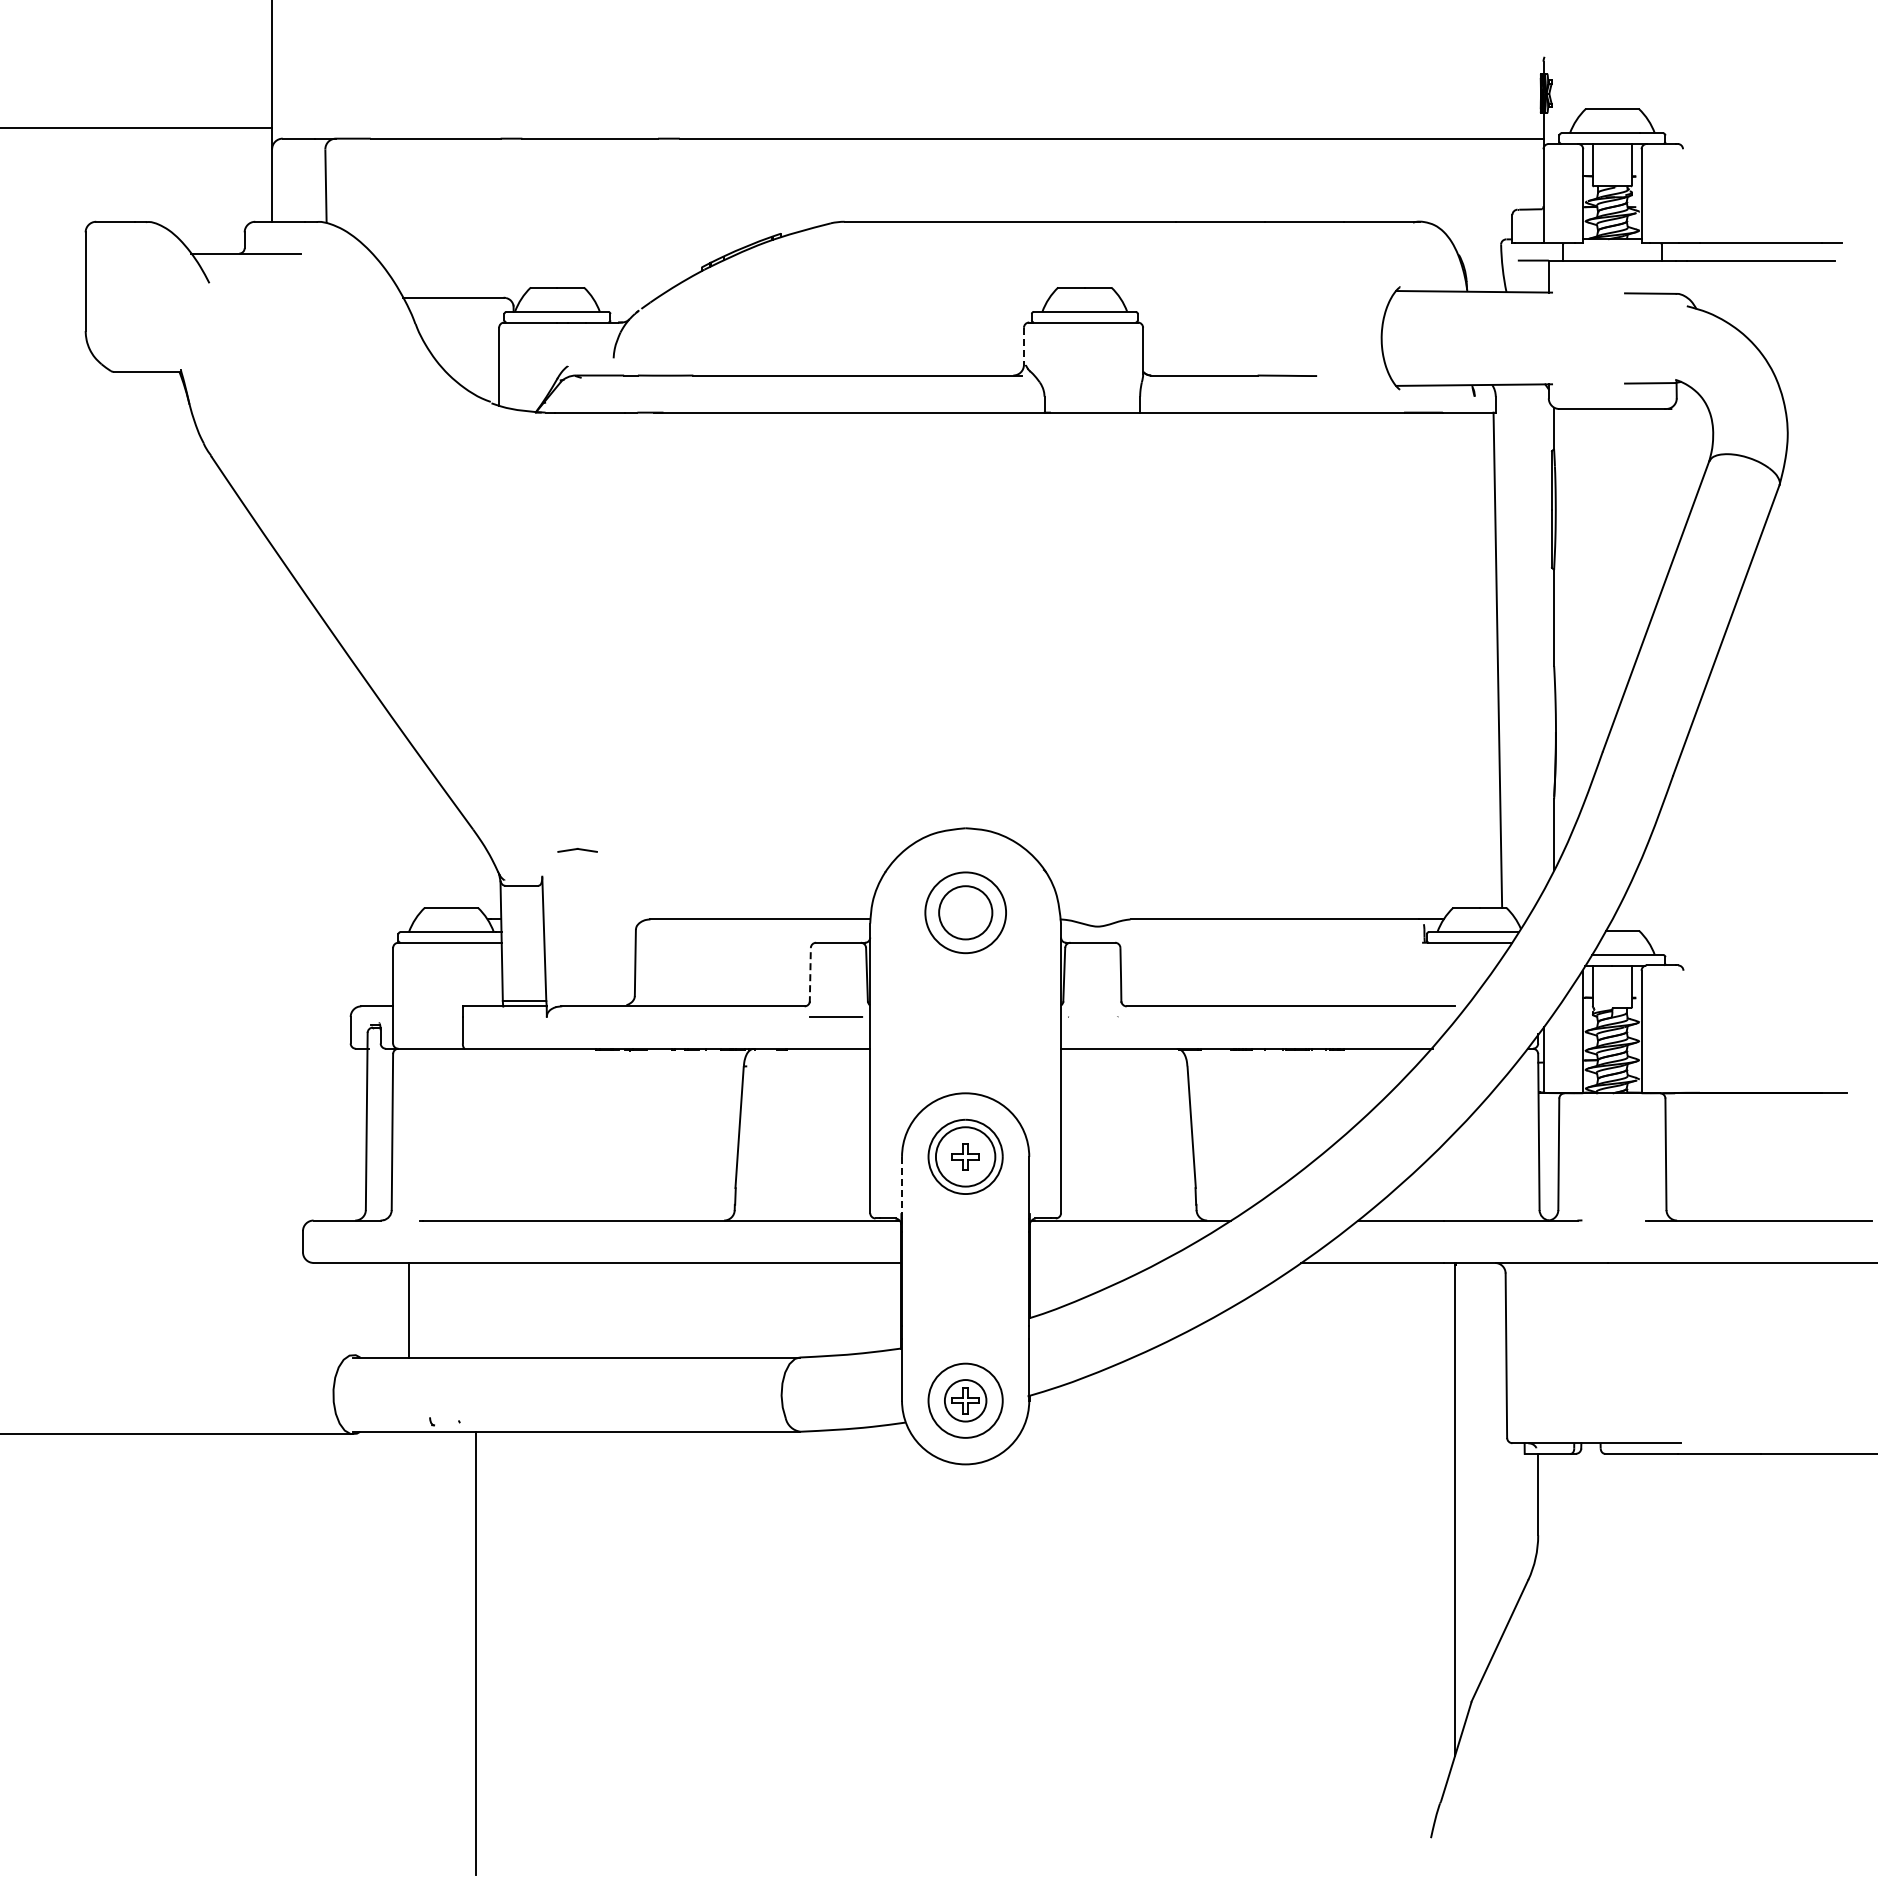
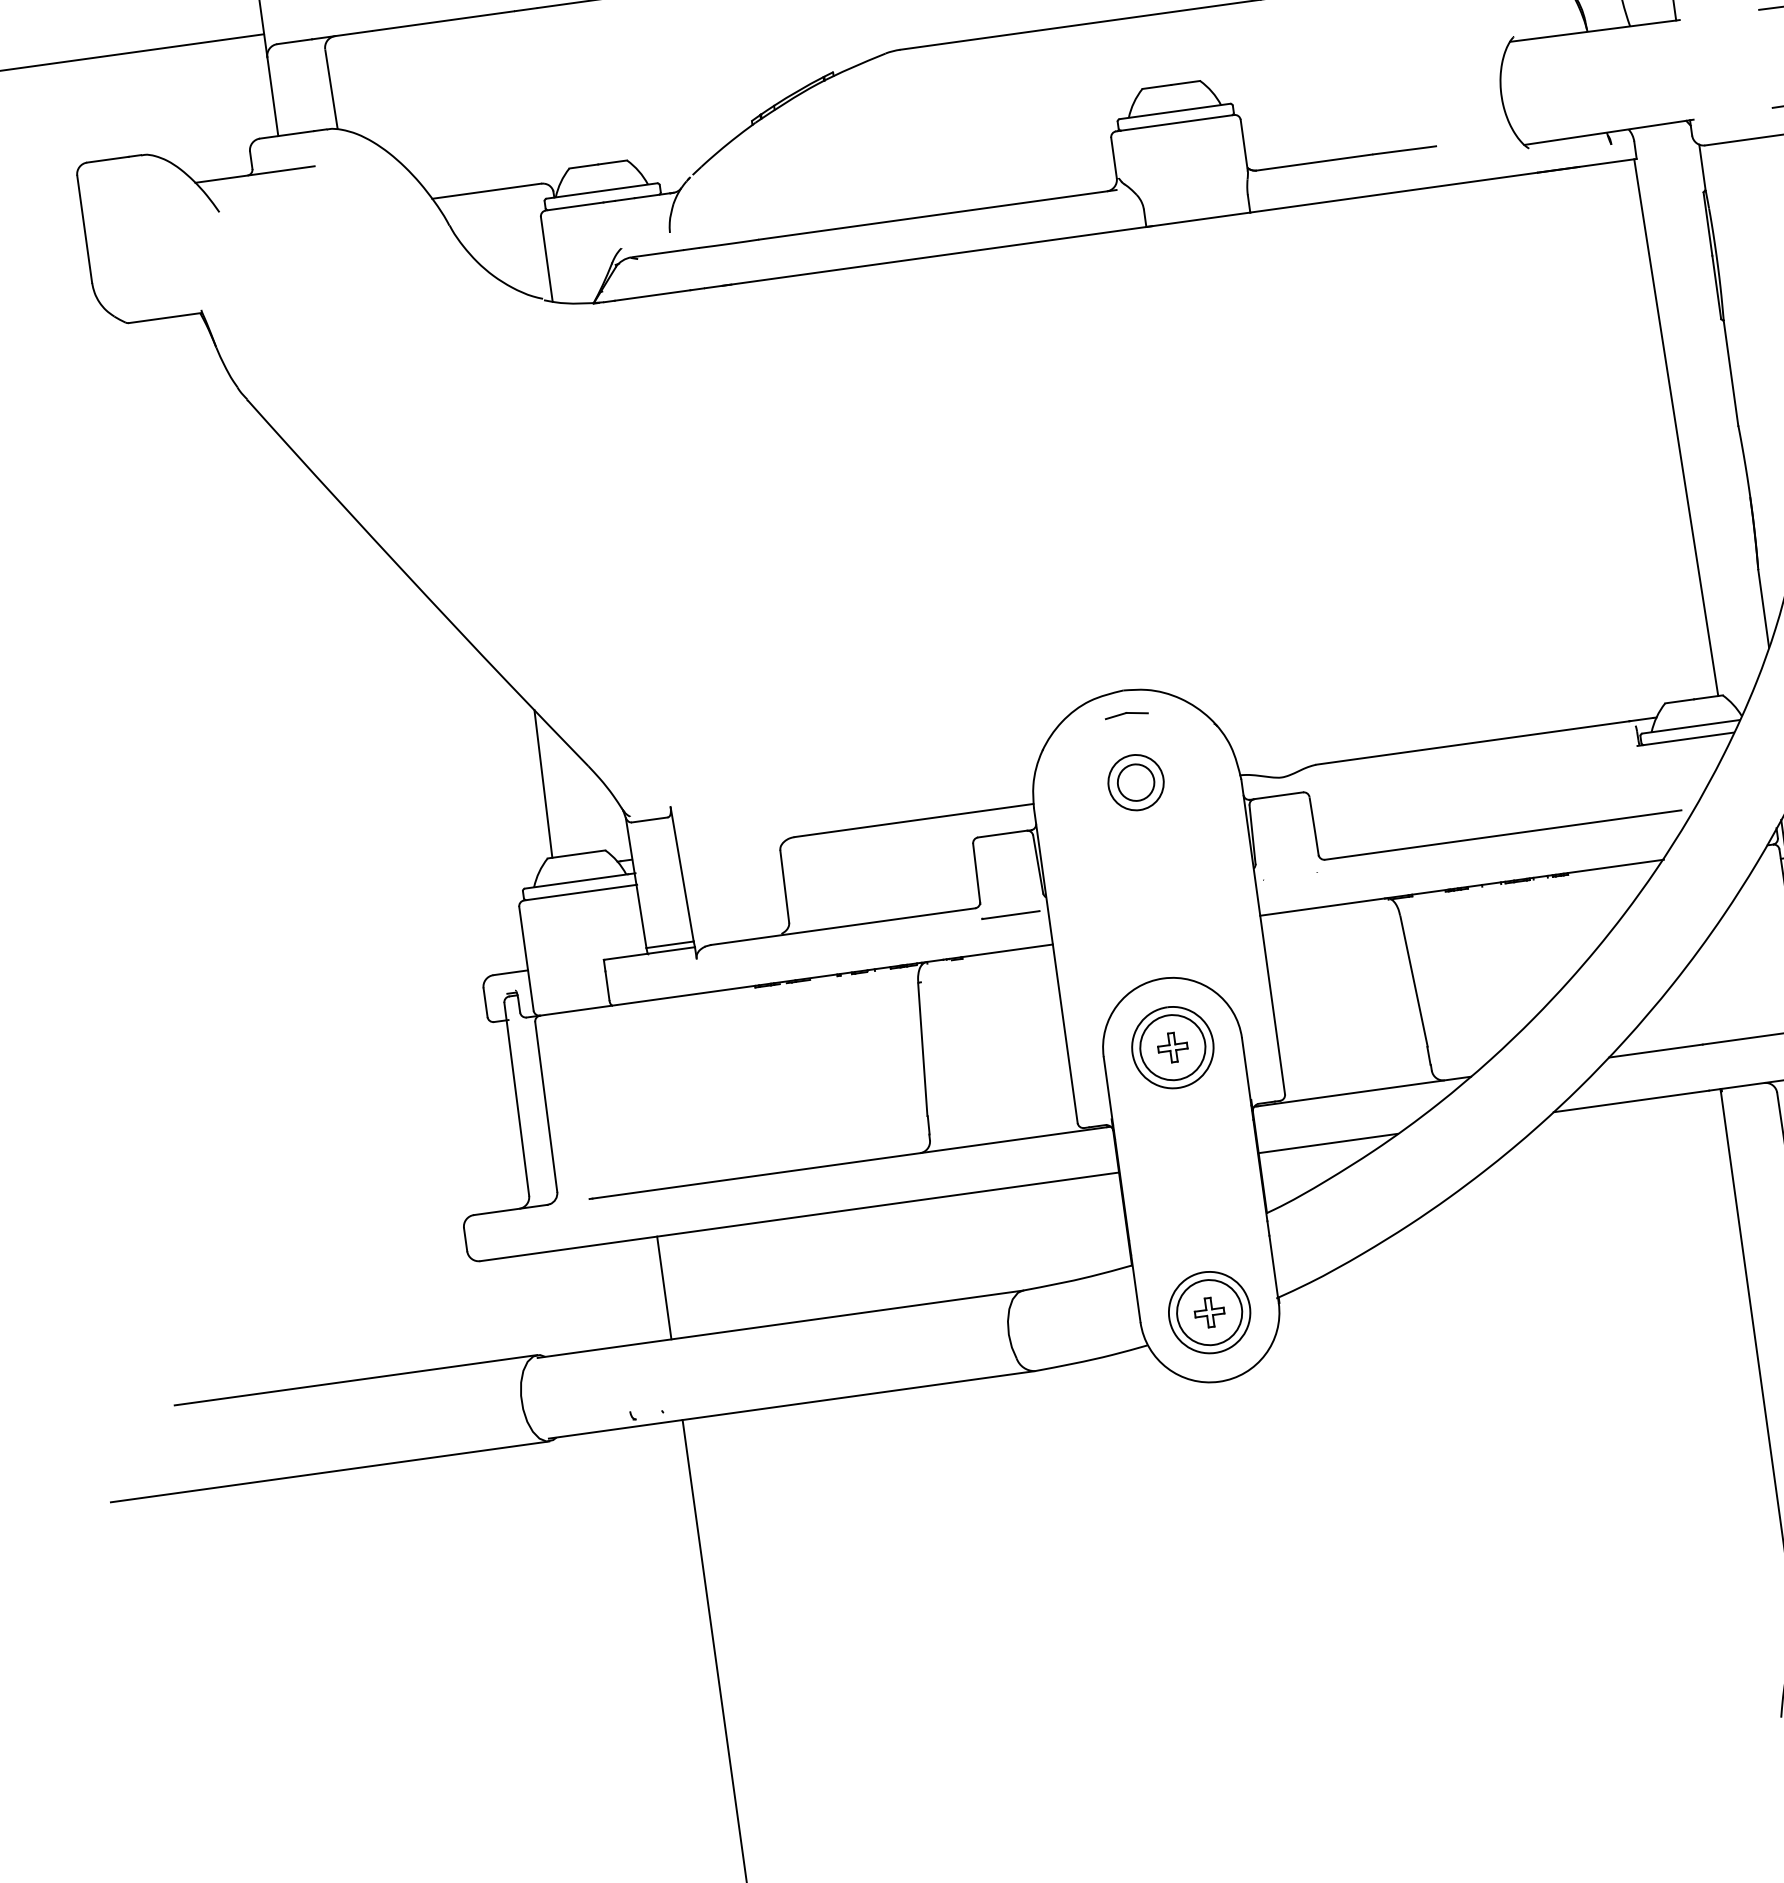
line: (1023, 346) -> (1113, 158), dashed -> solid
line: (430, 839) -> (543, 783), added
part: (577, 850) -> (1126, 714), moved
part: (965, 913) -> (1136, 783), size x0.62
line: (810, 975) -> (976, 873), dashed -> solid
line: (902, 1187) -> (1108, 1090), dashed -> solid
line: (1093, 1262) -> (1327, 1143), added
line: (409, 1309) -> (664, 1287), moved
line: (186, 1354) -> (356, 1379), added
circle: (965, 1400) -> (1209, 1312), size x1.43

